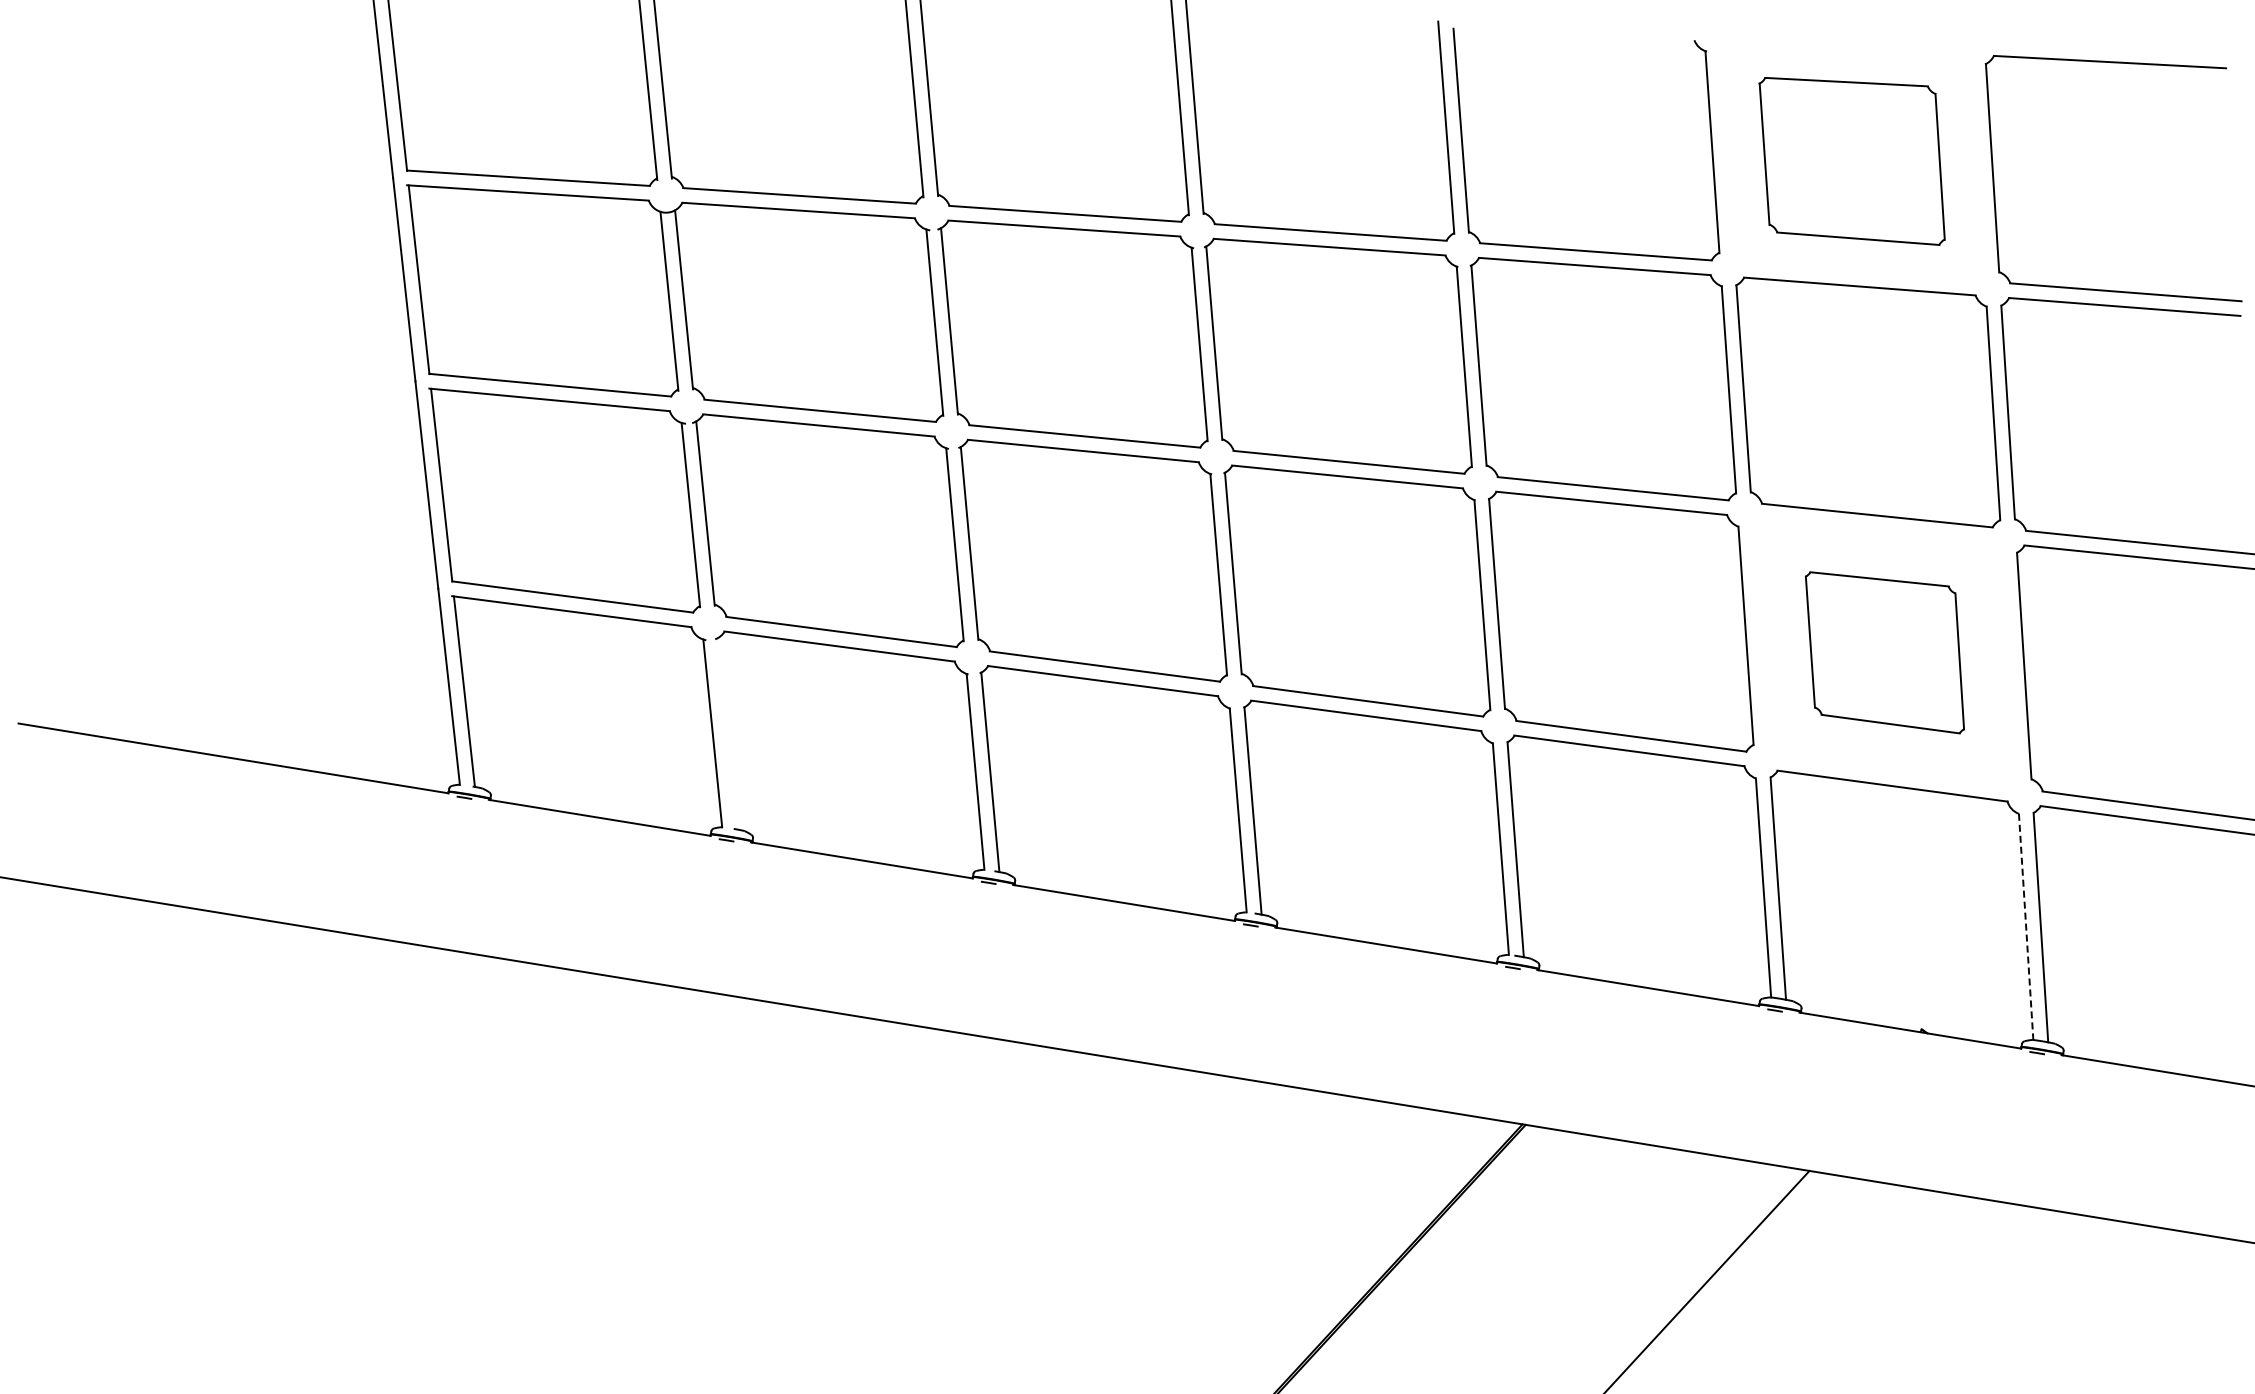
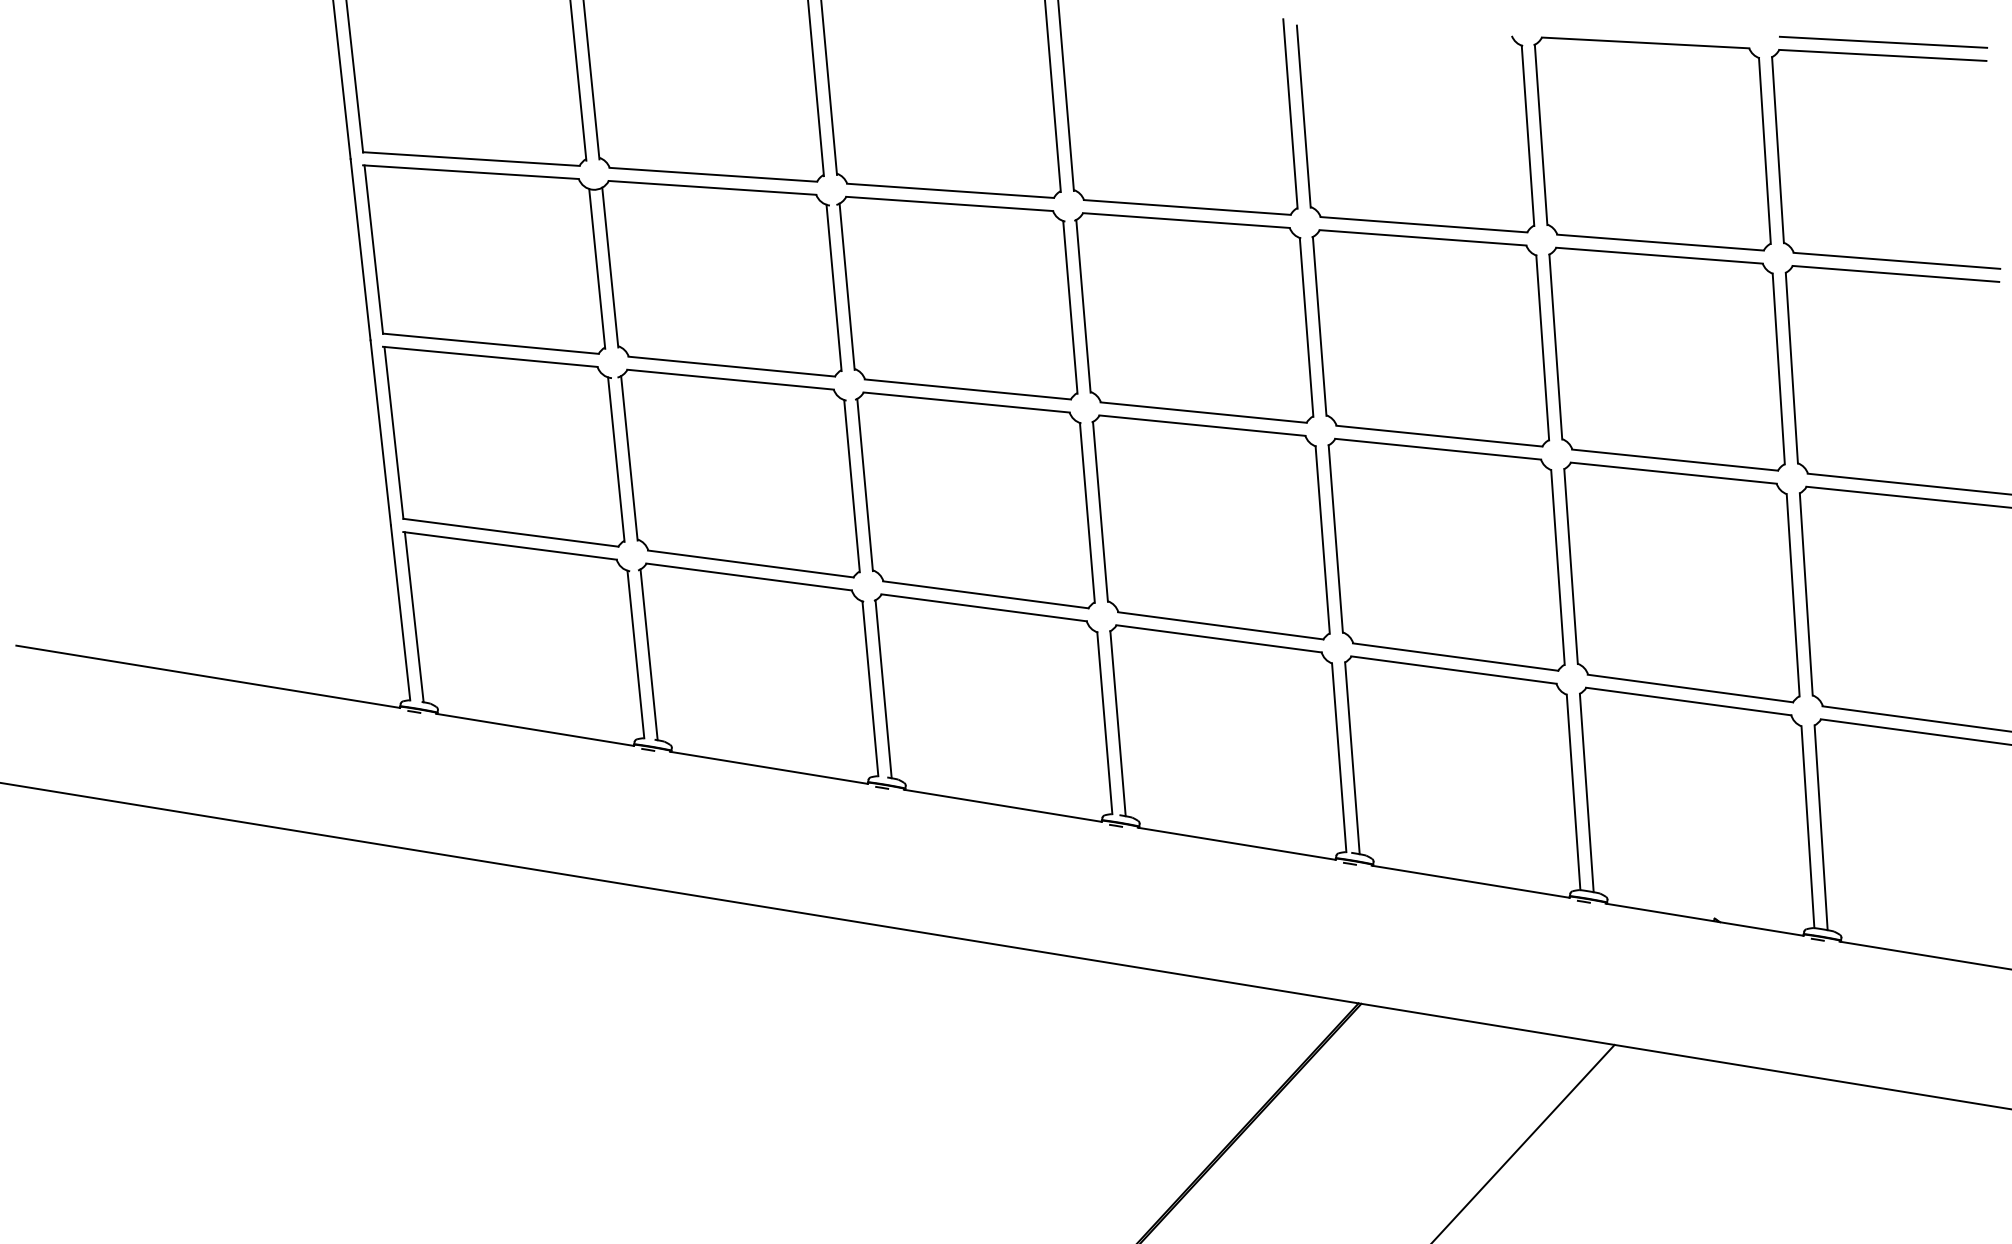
line: (2110, 47) -> (1883, 42), added
part: (1851, 161) -> (1652, 144), size x1.43
part: (1884, 652) -> (1681, 582), size x1.67
line: (727, 733) -> (649, 654), added
line: (2026, 927) -> (1808, 827), dashed -> solid

